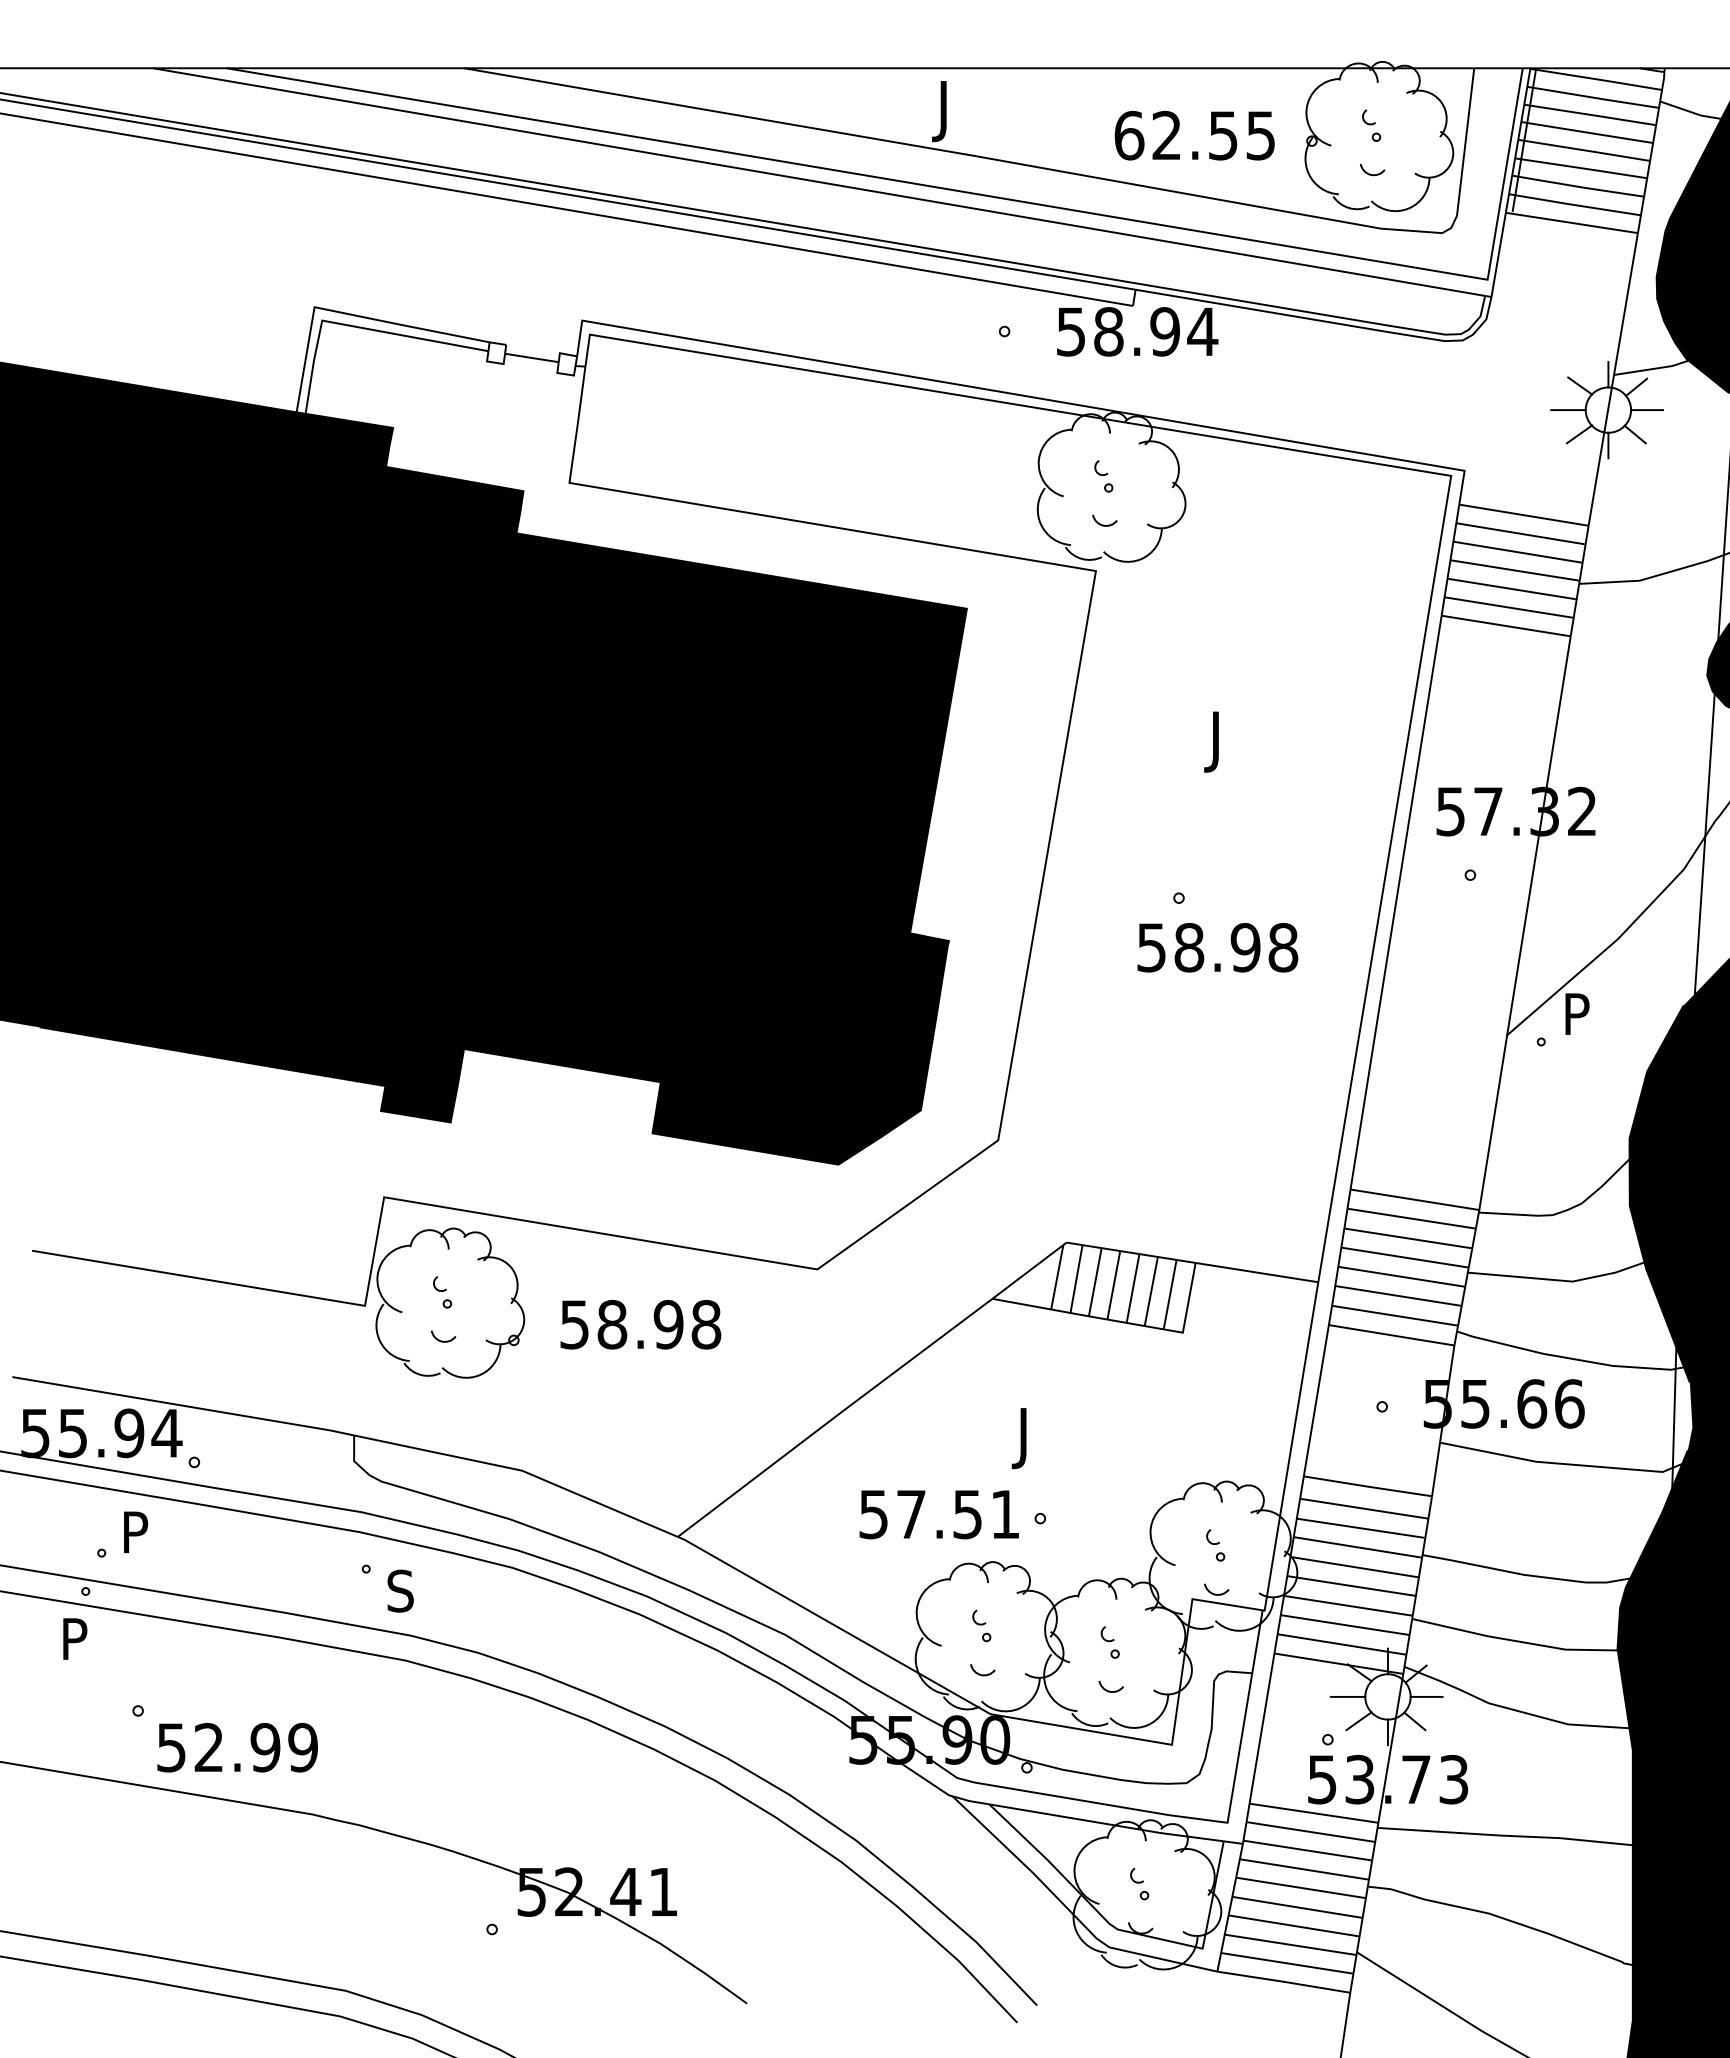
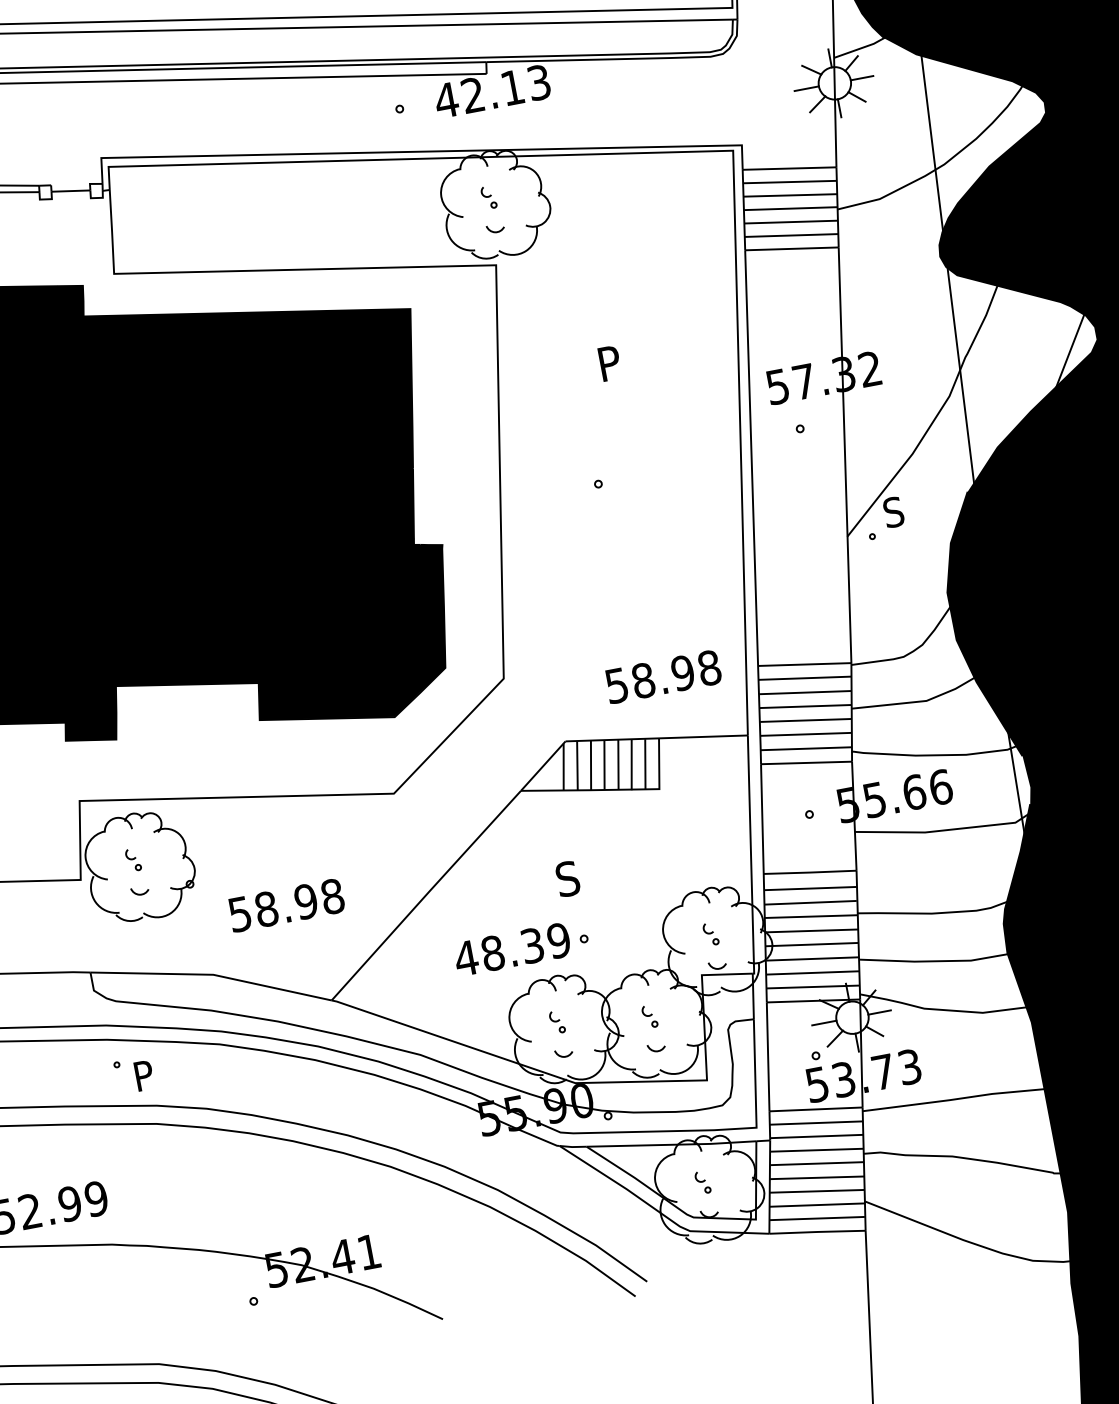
text: (1136, 331) -> (492, 91), 58.94 -> 42.13
text: (1222, 741) -> (607, 368), J -> P
text: (1217, 947) -> (663, 676), moved
text: (1577, 1013) -> (894, 511), P -> S
text: (640, 1324) -> (286, 905), moved
text: (1029, 1438) -> (565, 884), J -> S
text: (939, 1514) -> (512, 949), 57.51 -> 48.39
text: (400, 1590) -> (143, 1075), S -> P

